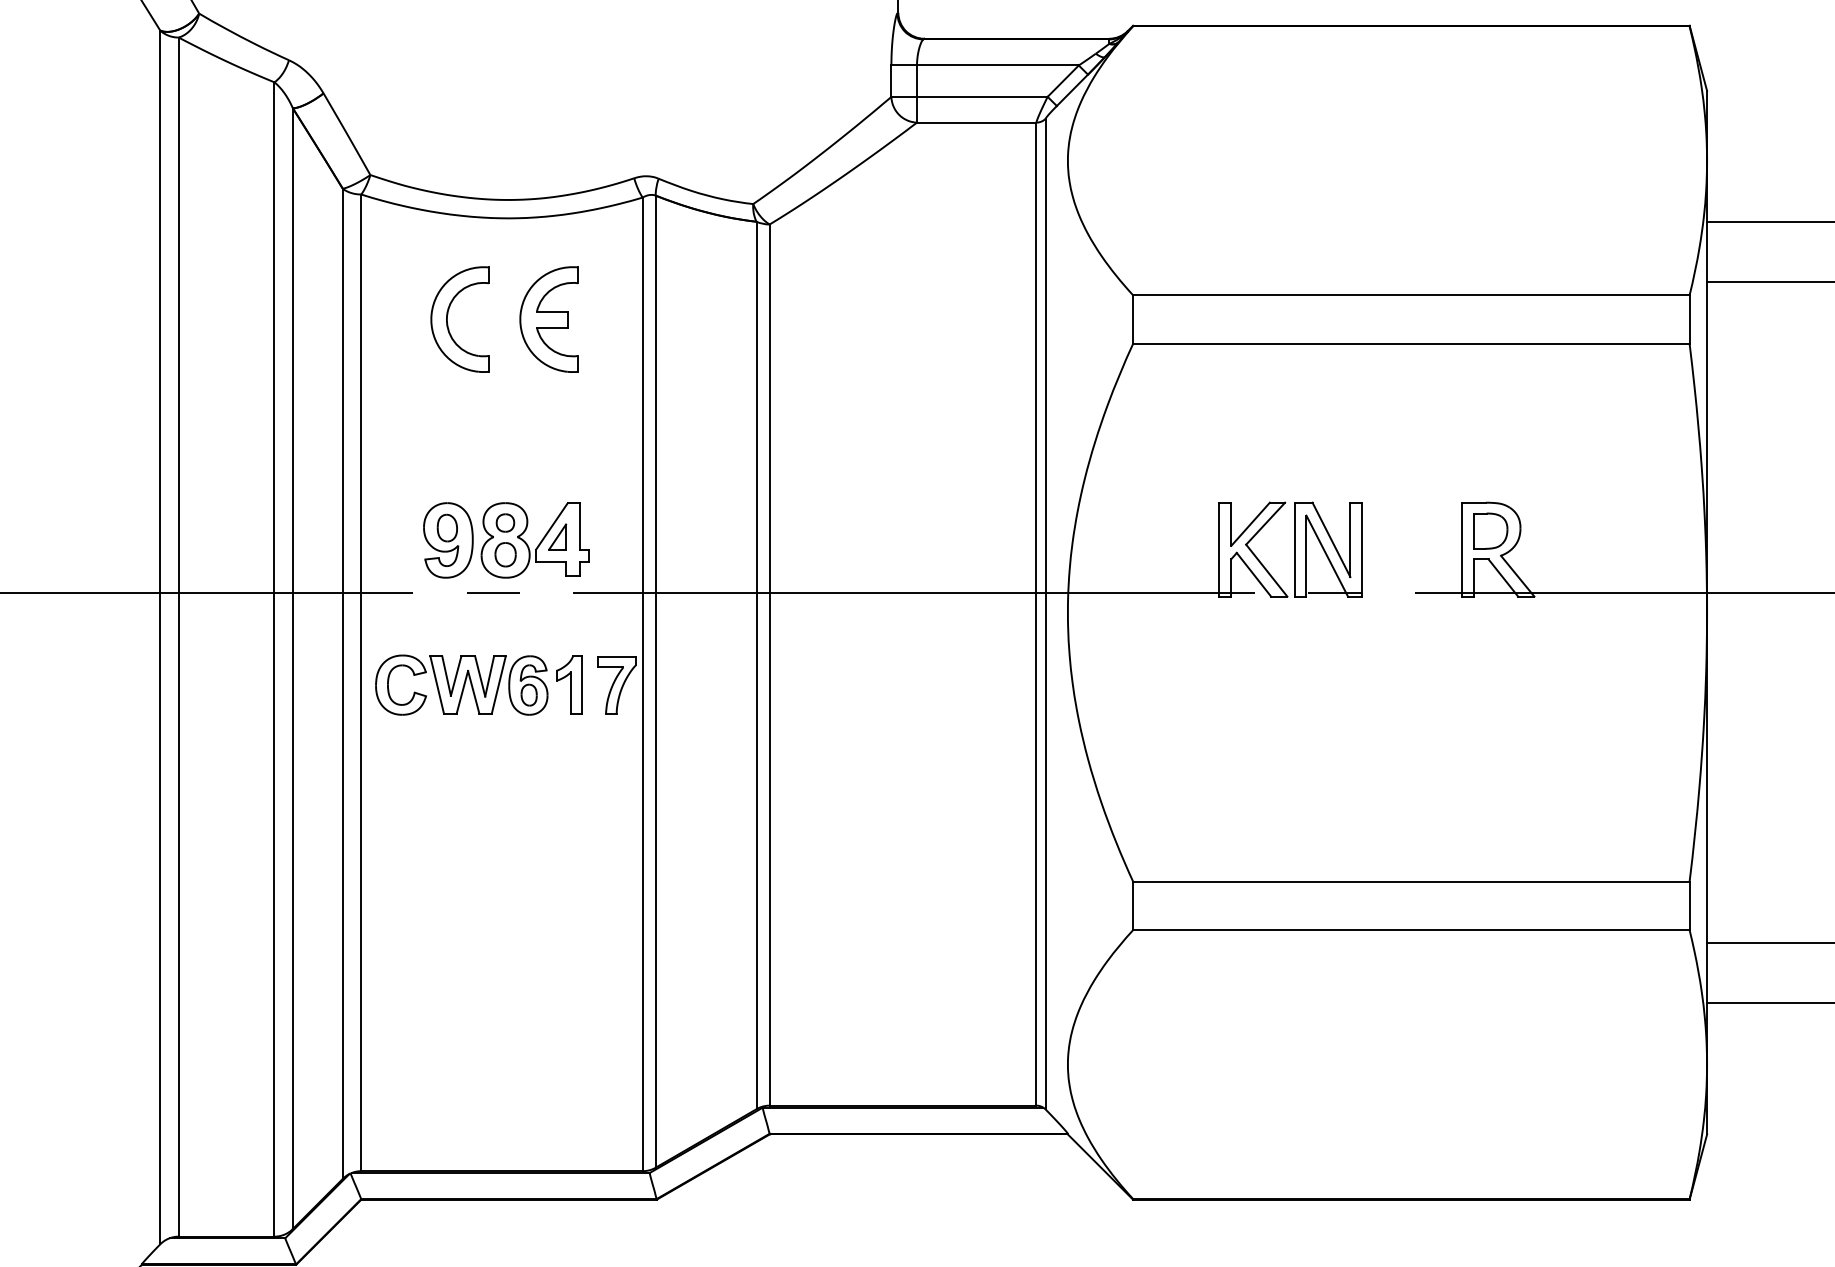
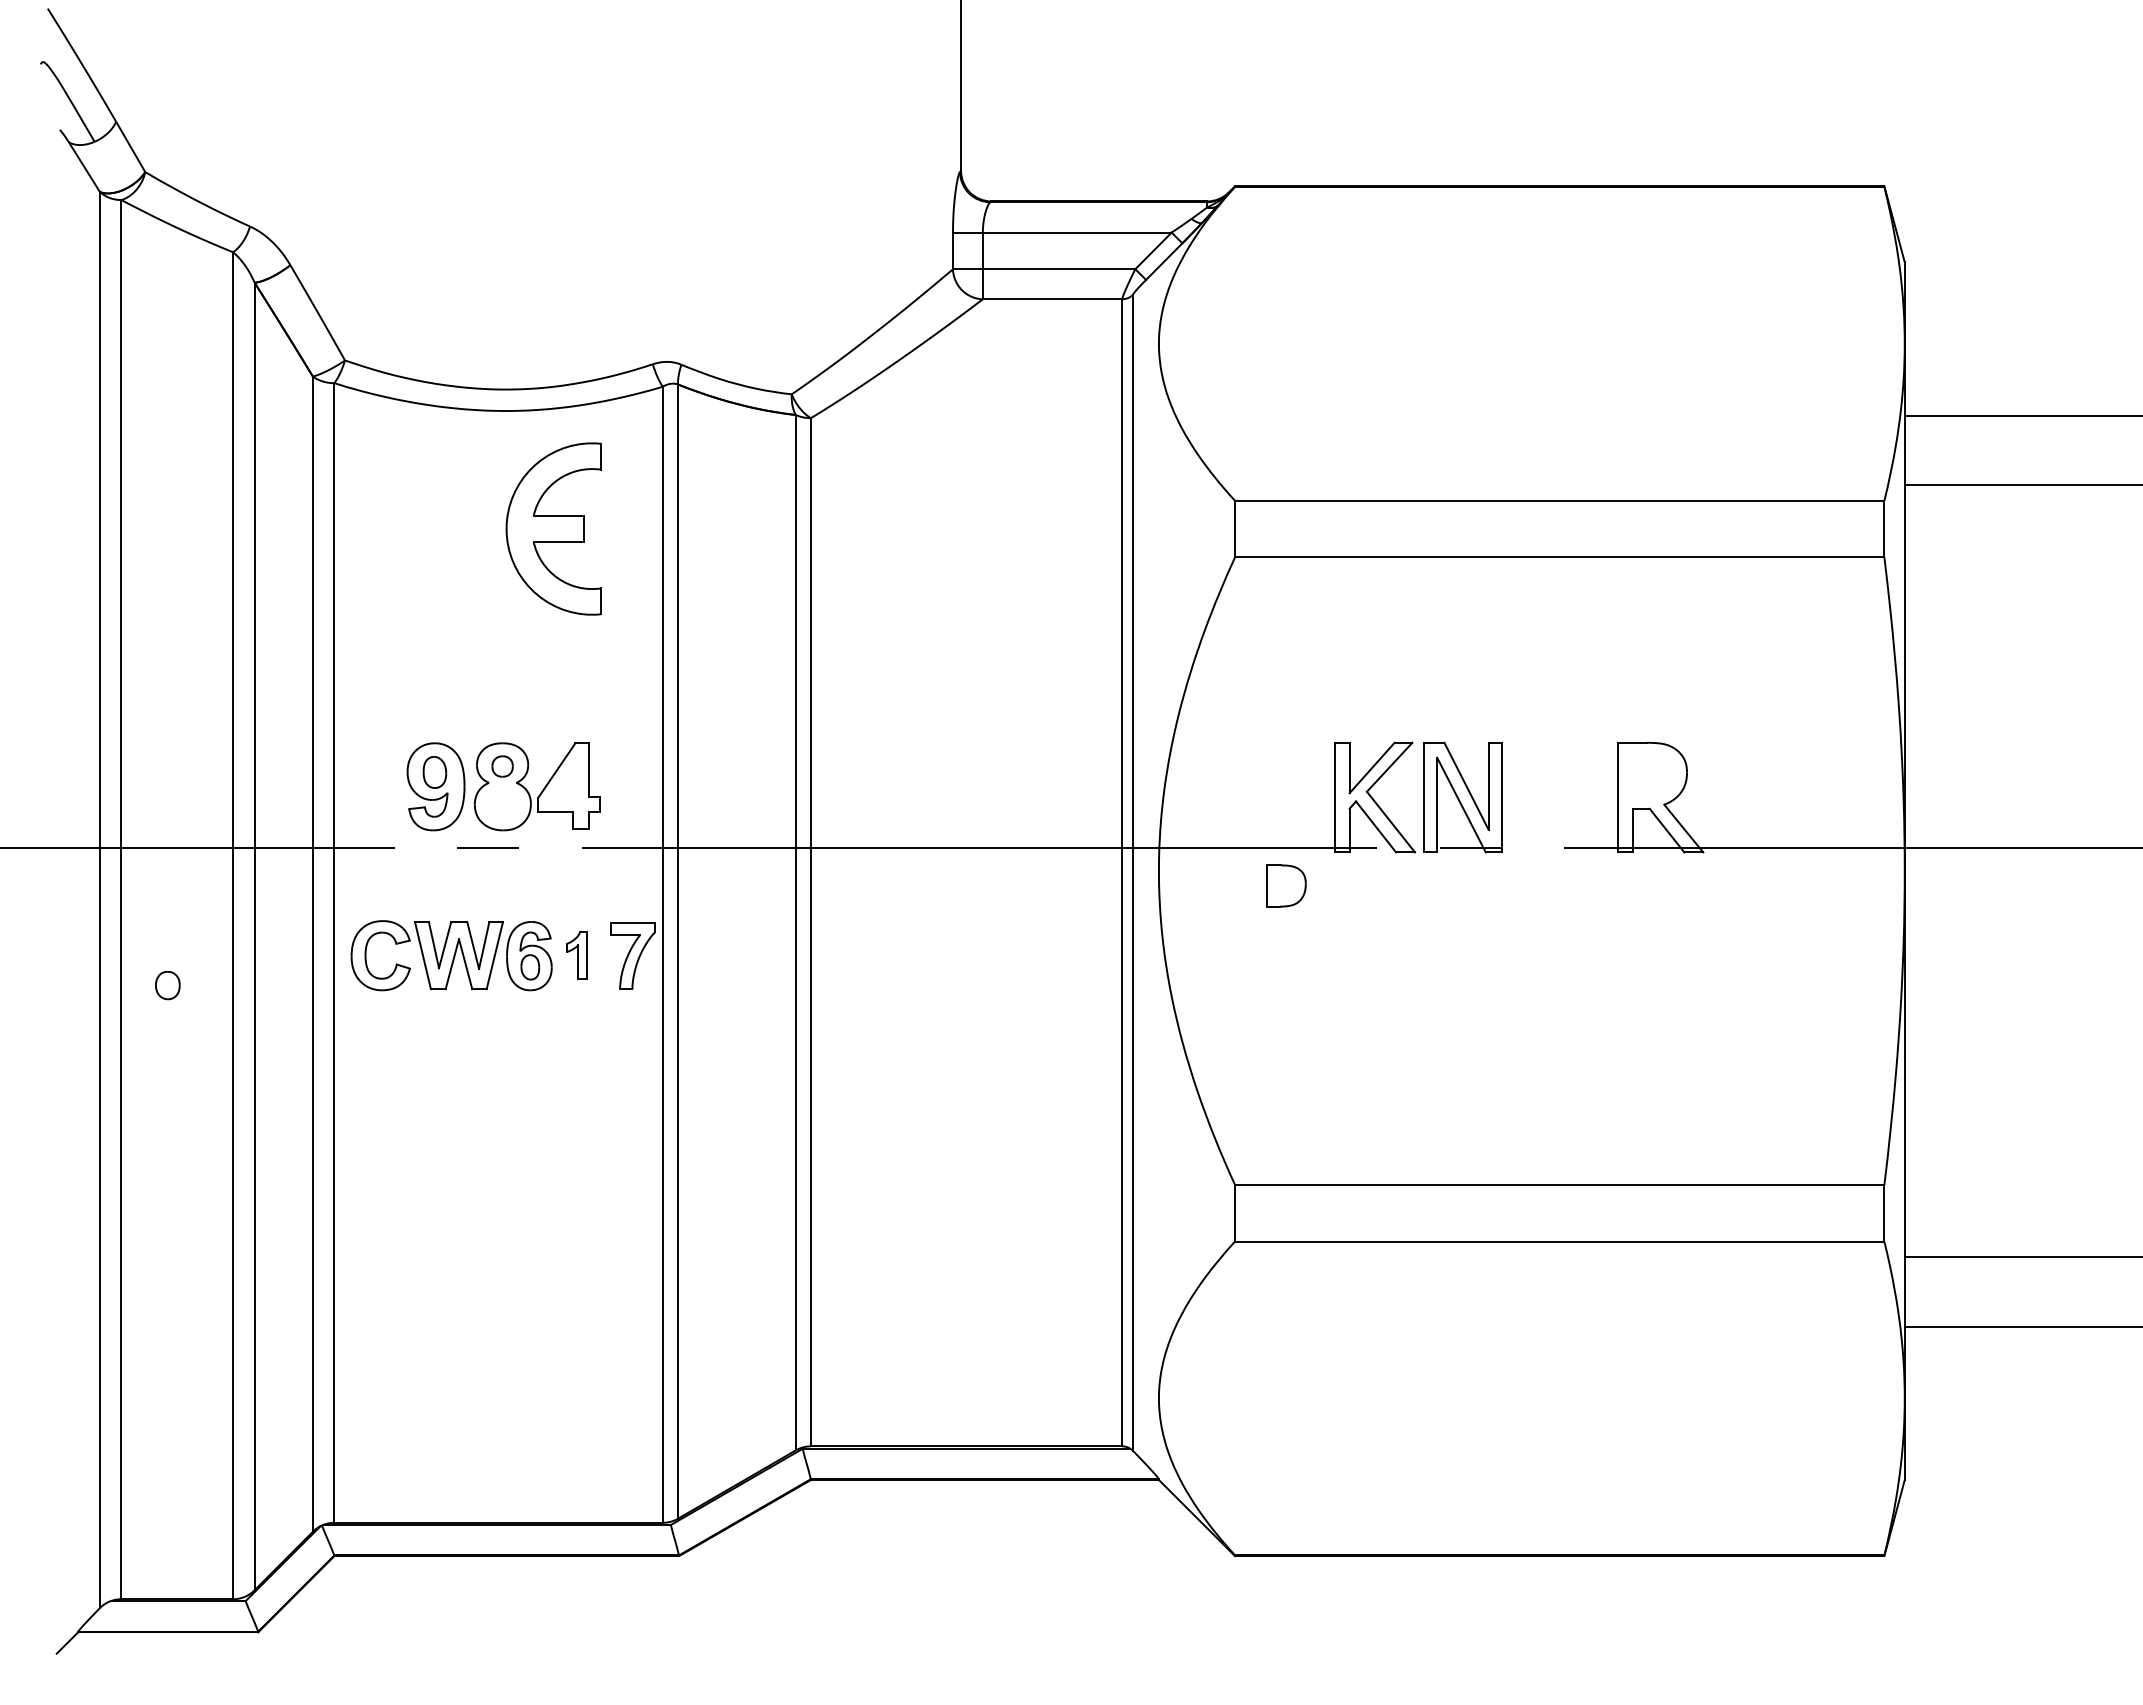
part: (447, 319) -> (435, 529), removed
part: (549, 319) -> (553, 529), size x1.4
part: (1490, 530) -> (1286, 885), moved
part: (557, 536) -> (563, 782), removed
part: (505, 554) -> (167, 985), moved
part: (568, 684) -> (576, 955), size x0.7

